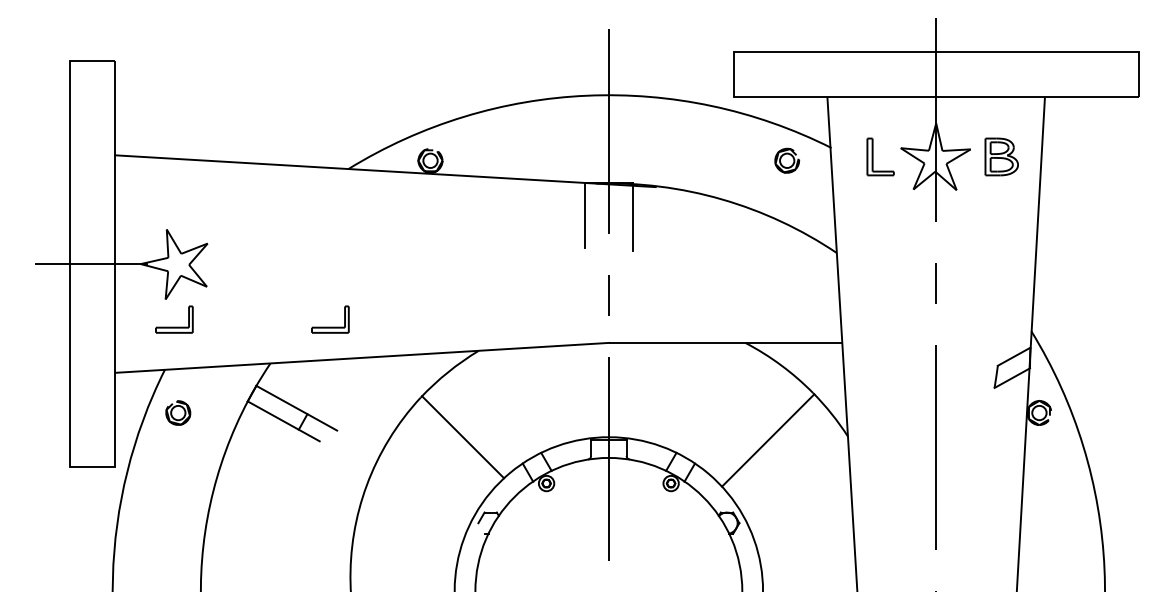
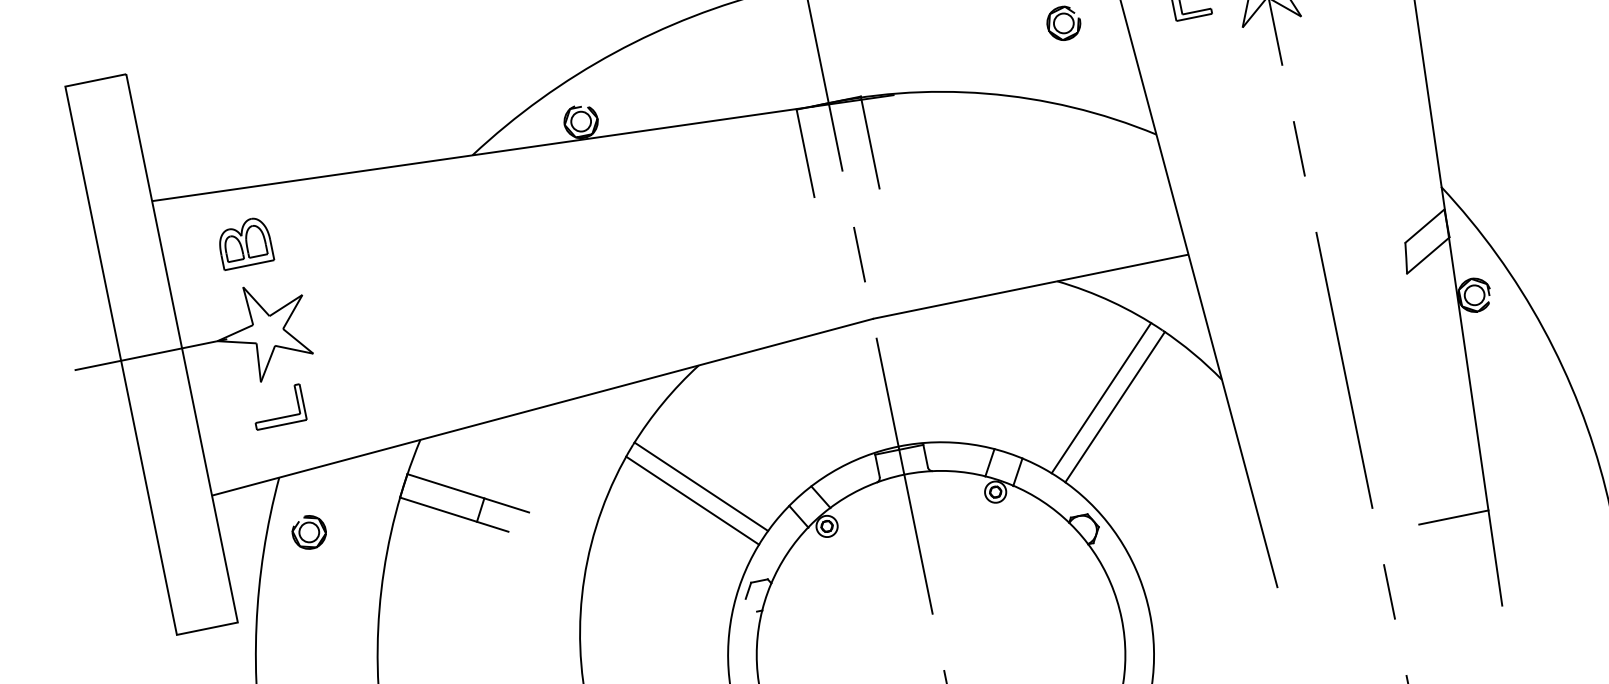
part: (174, 198) -> (245, 243), added
part: (330, 326) -> (491, 373), removed
line: (759, 431) -> (1100, 397), added
line: (454, 445) -> (692, 500), added
line: (992, 567) -> (1453, 517), added

